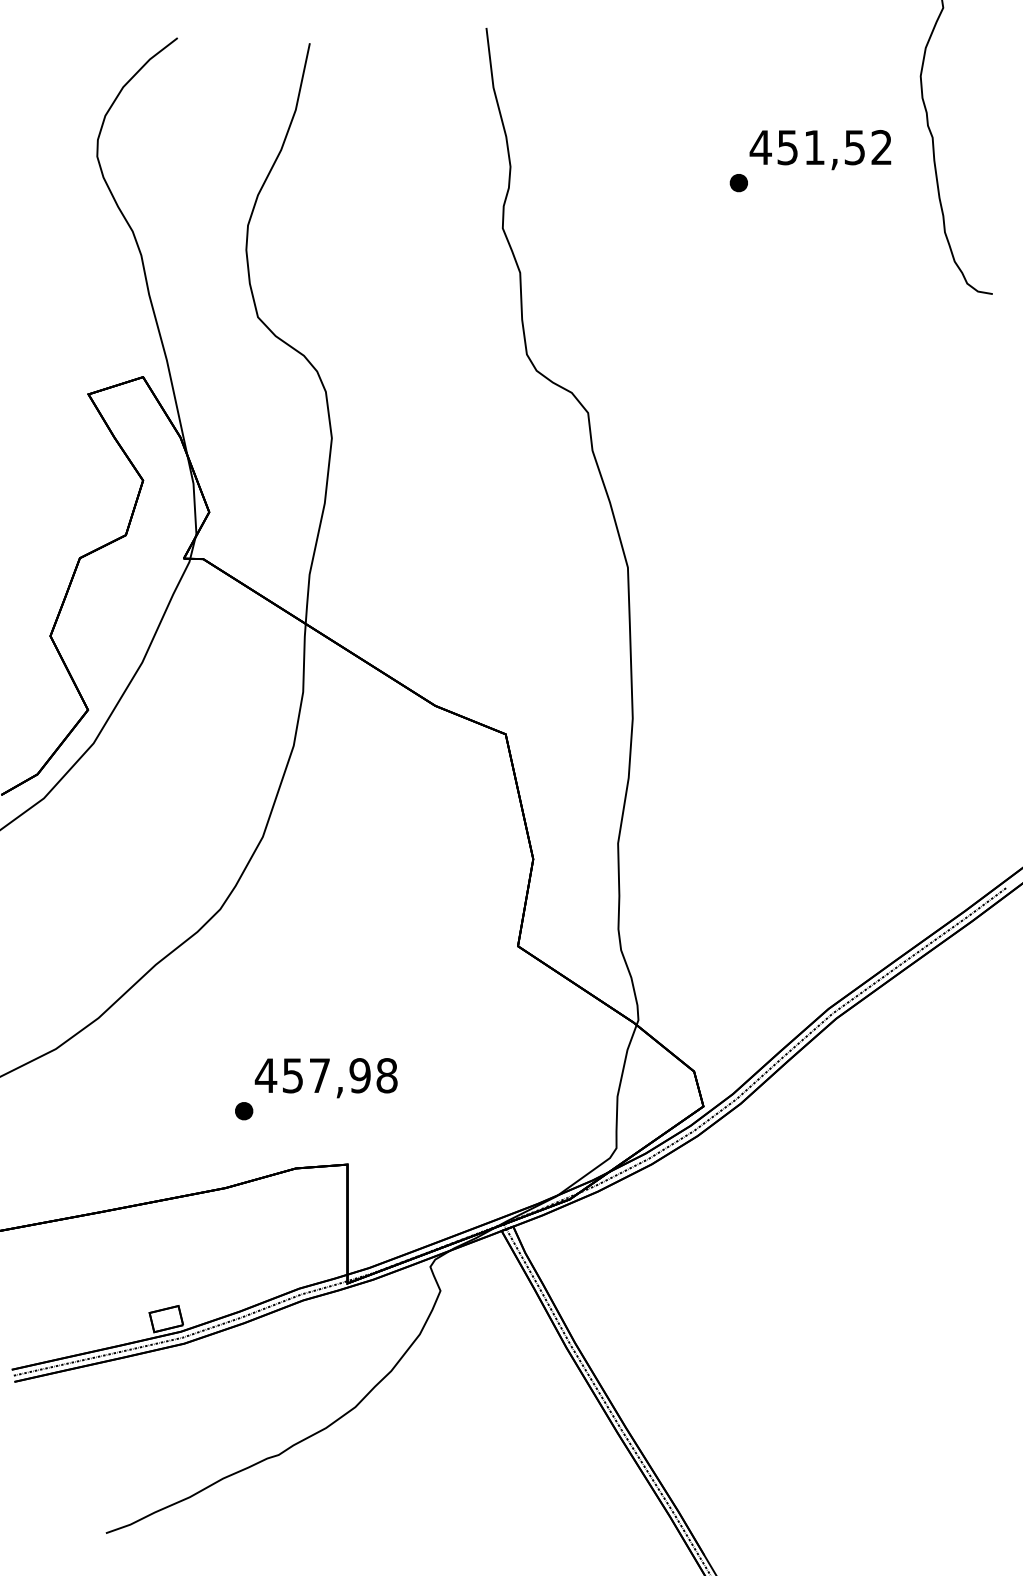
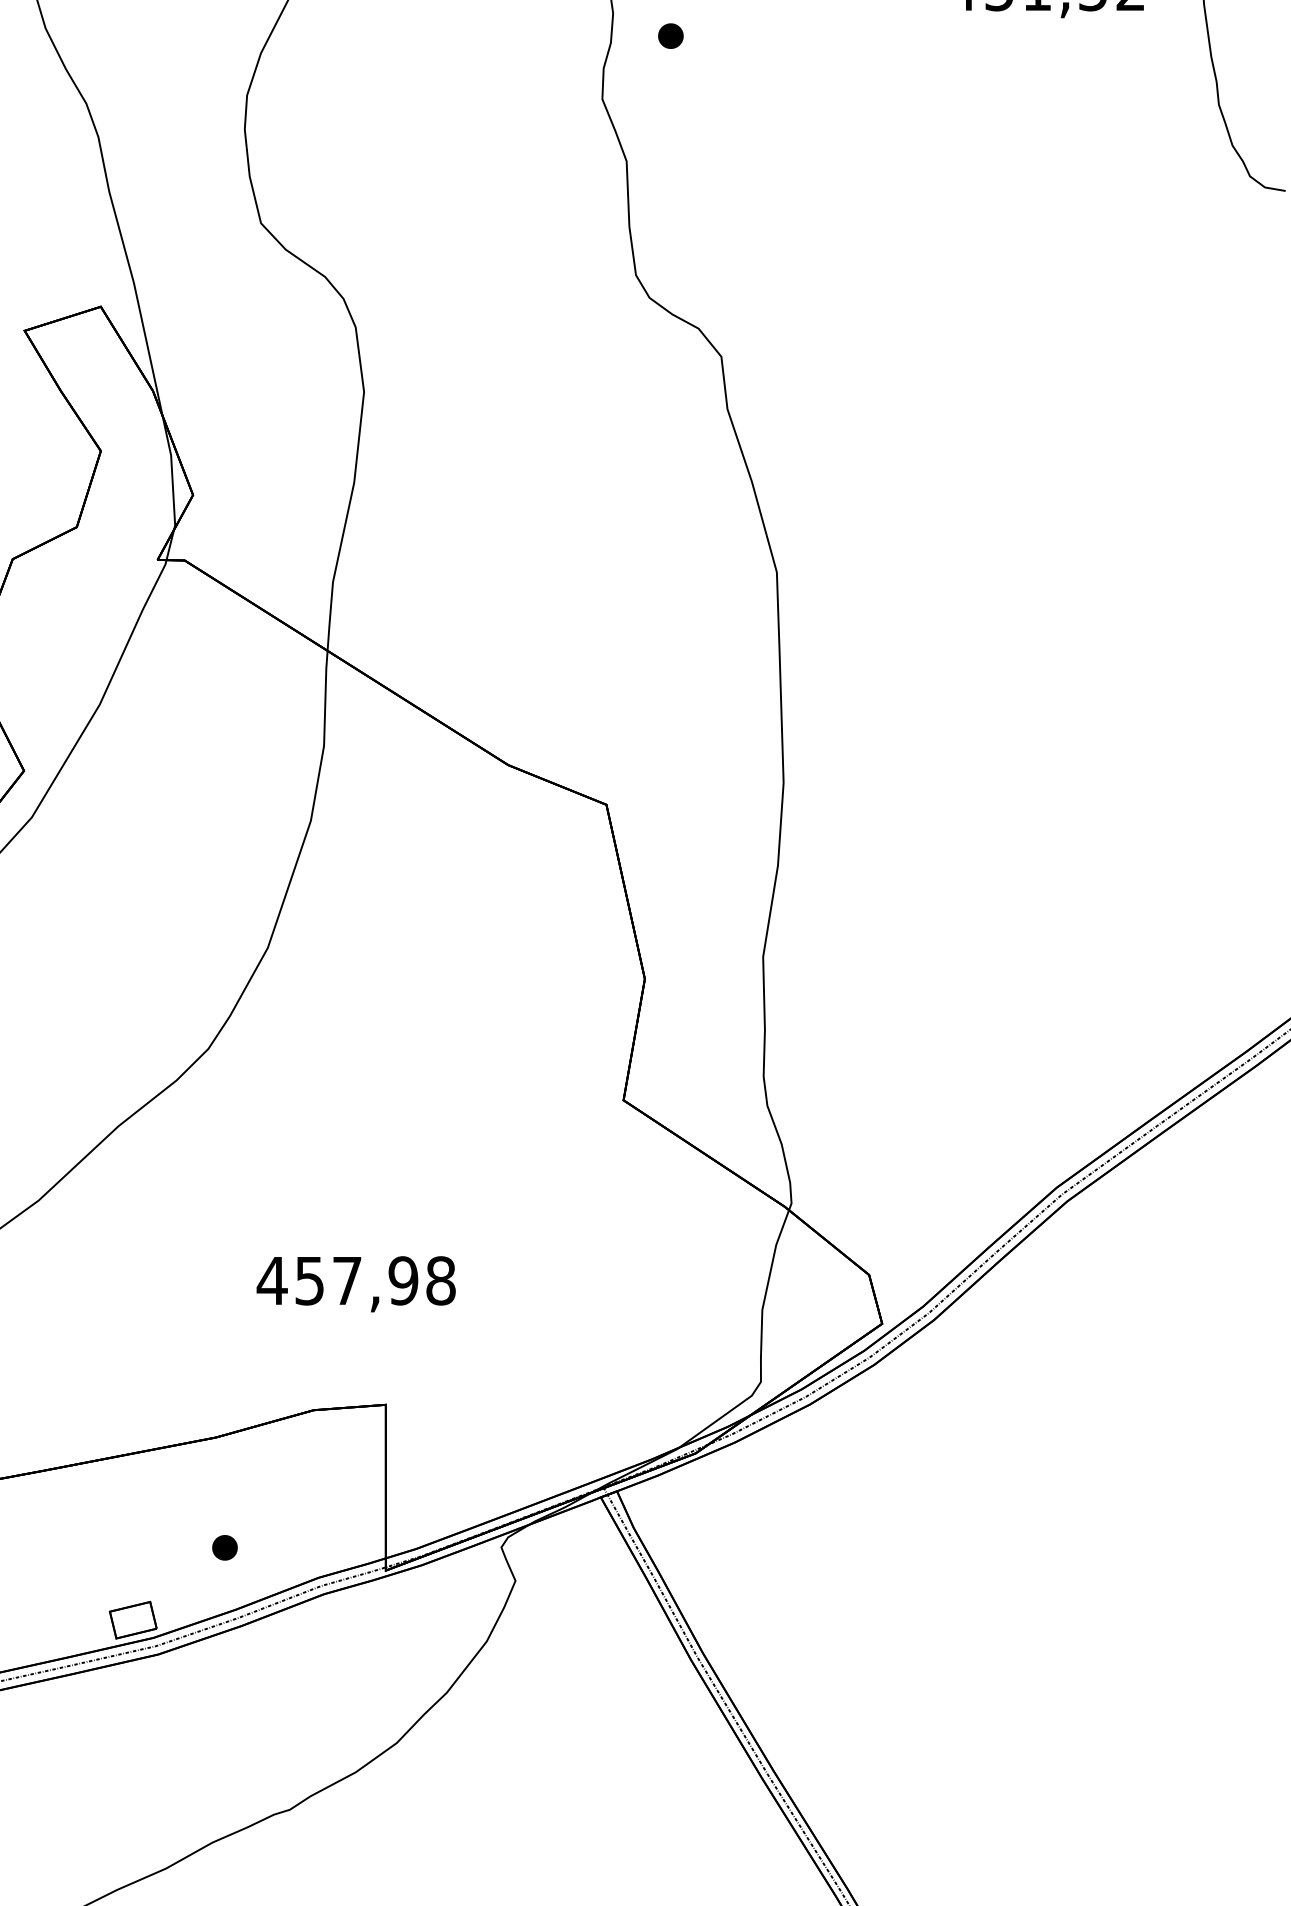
part: (738, 183) -> (670, 36), moved
part: (244, 1111) -> (225, 1548), moved

